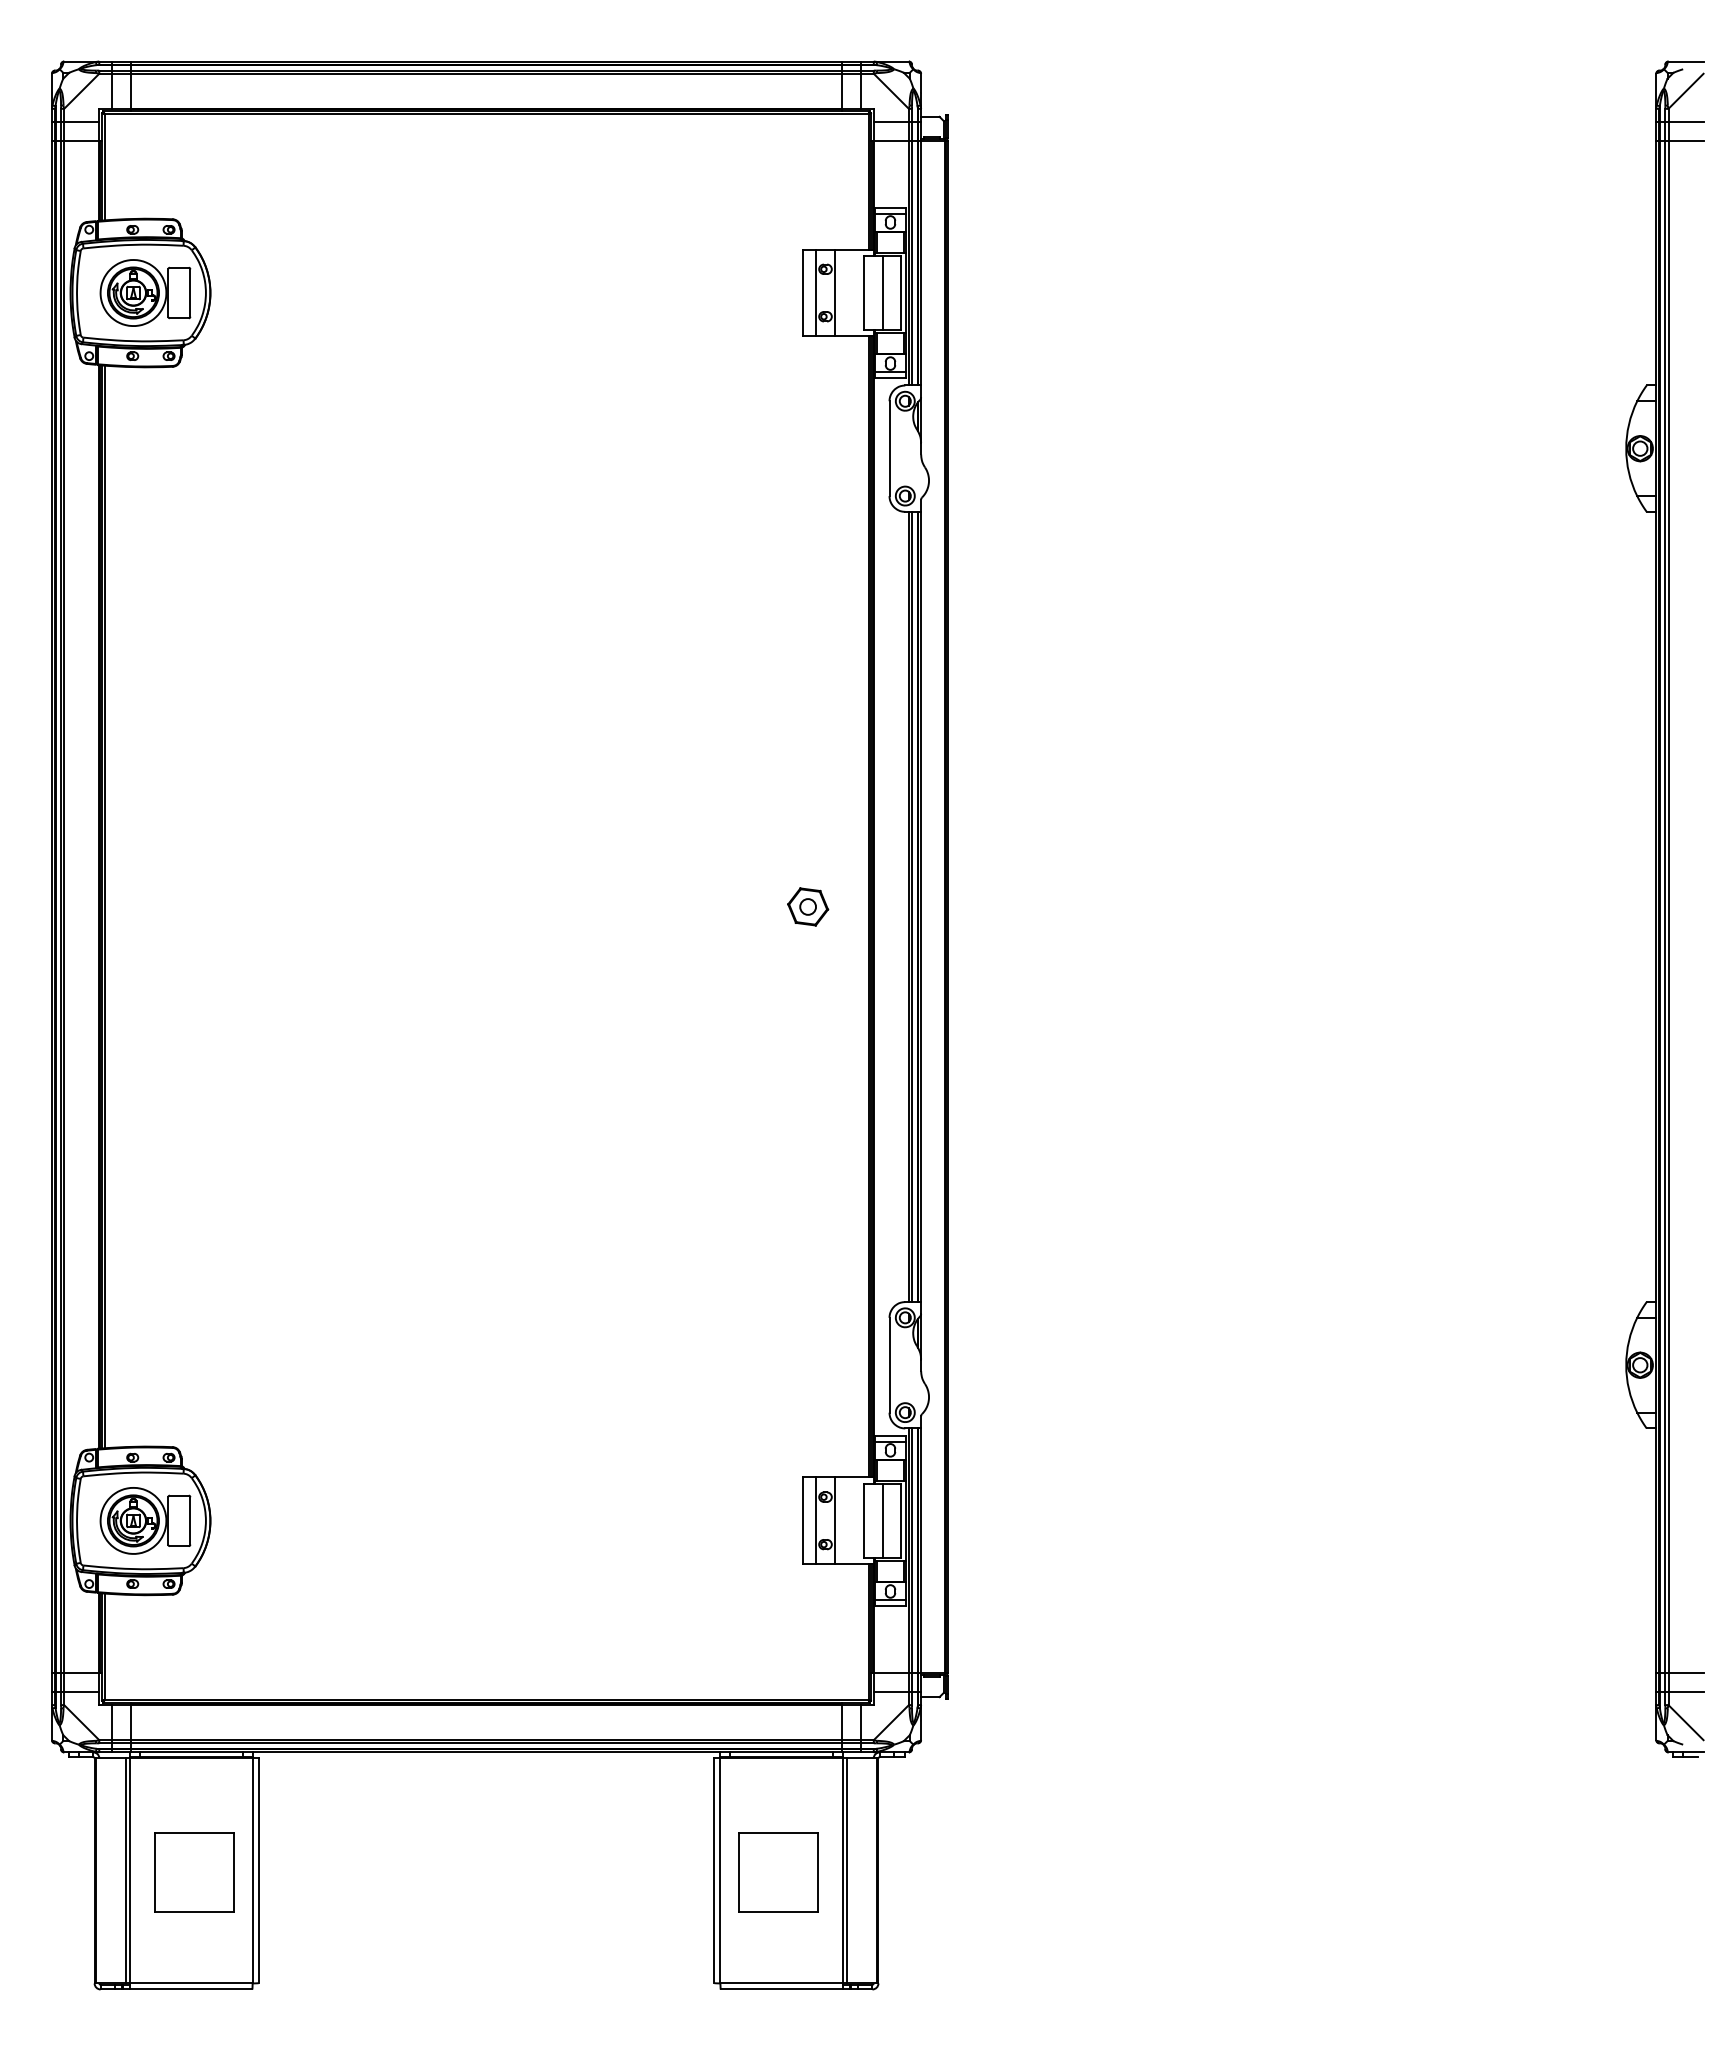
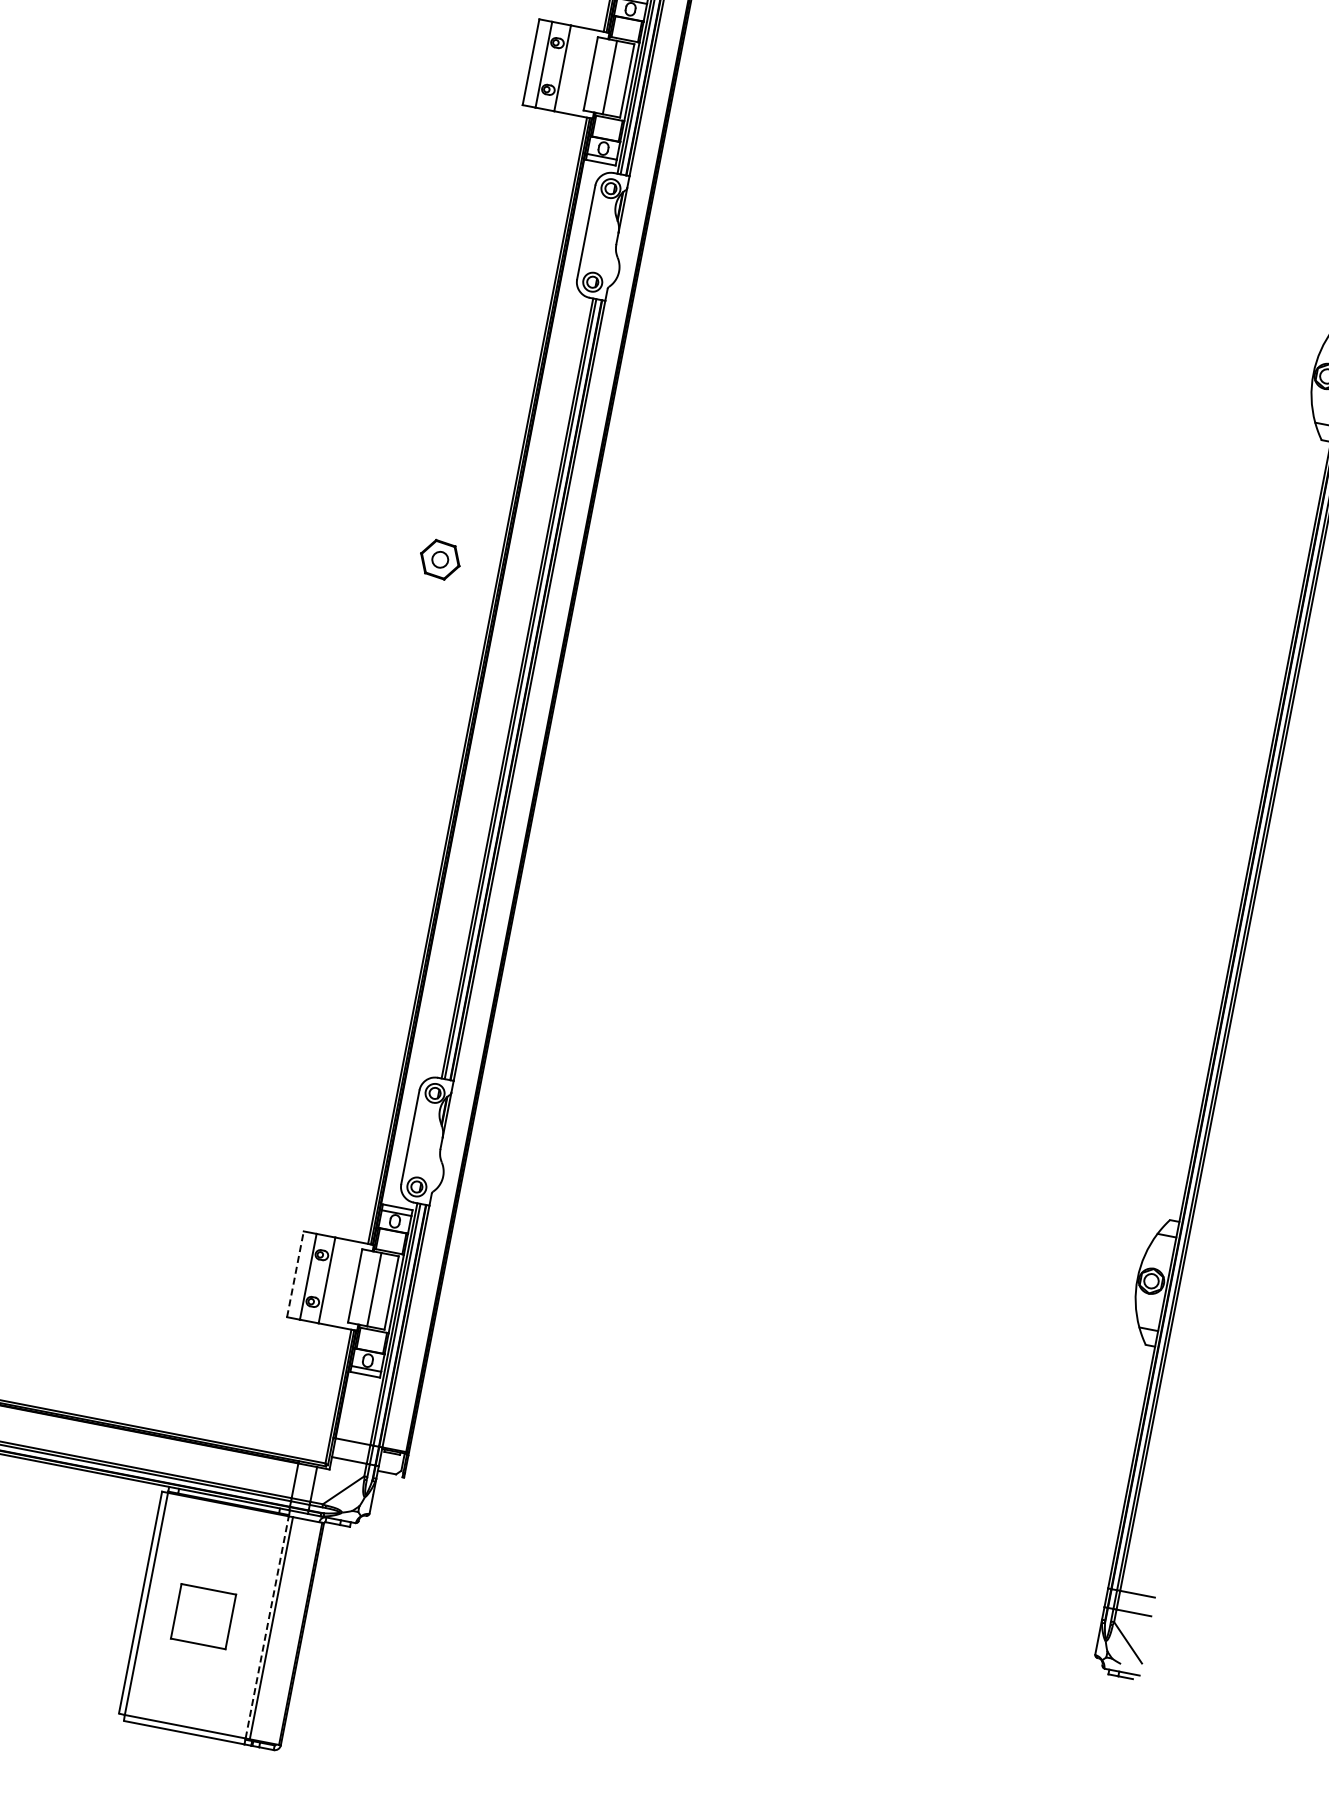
part: (808, 906) -> (440, 559), moved
line: (803, 1520) -> (295, 1273), solid -> dashed
line: (842, 1870) -> (267, 1626), solid -> dashed
part: (778, 1872) -> (203, 1616), size x0.7

